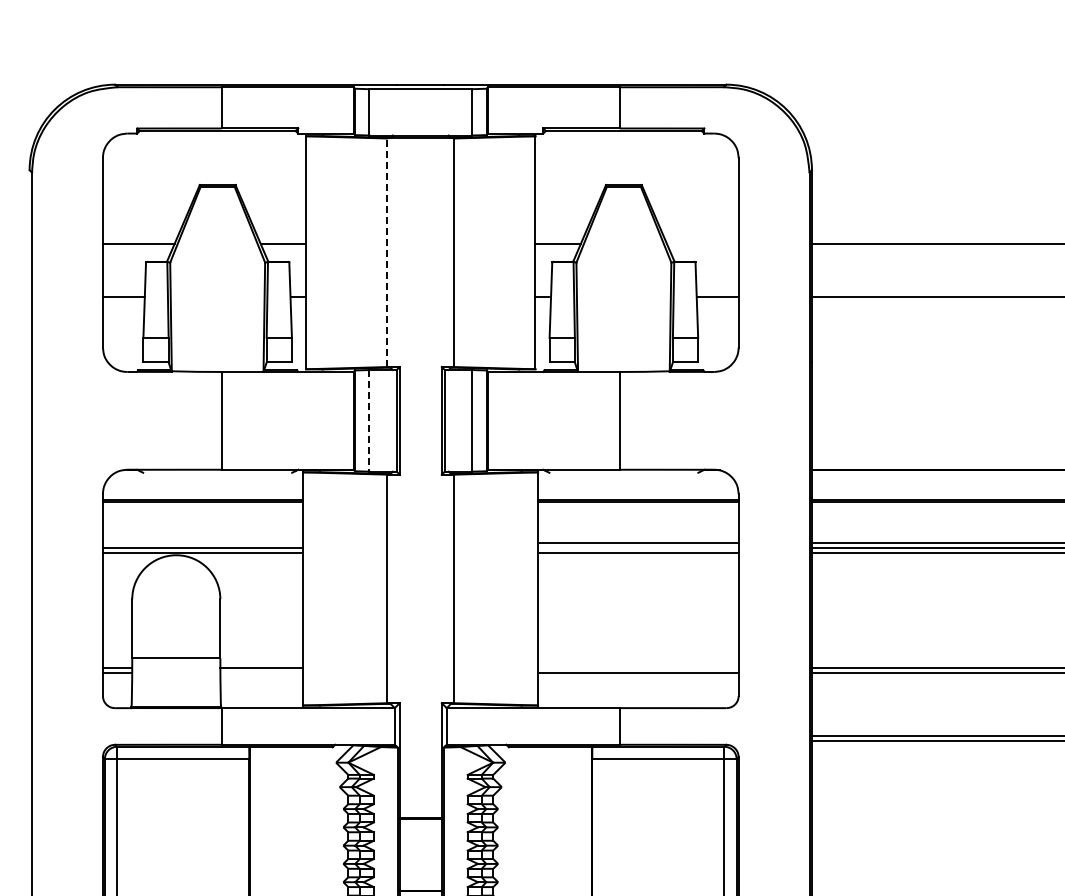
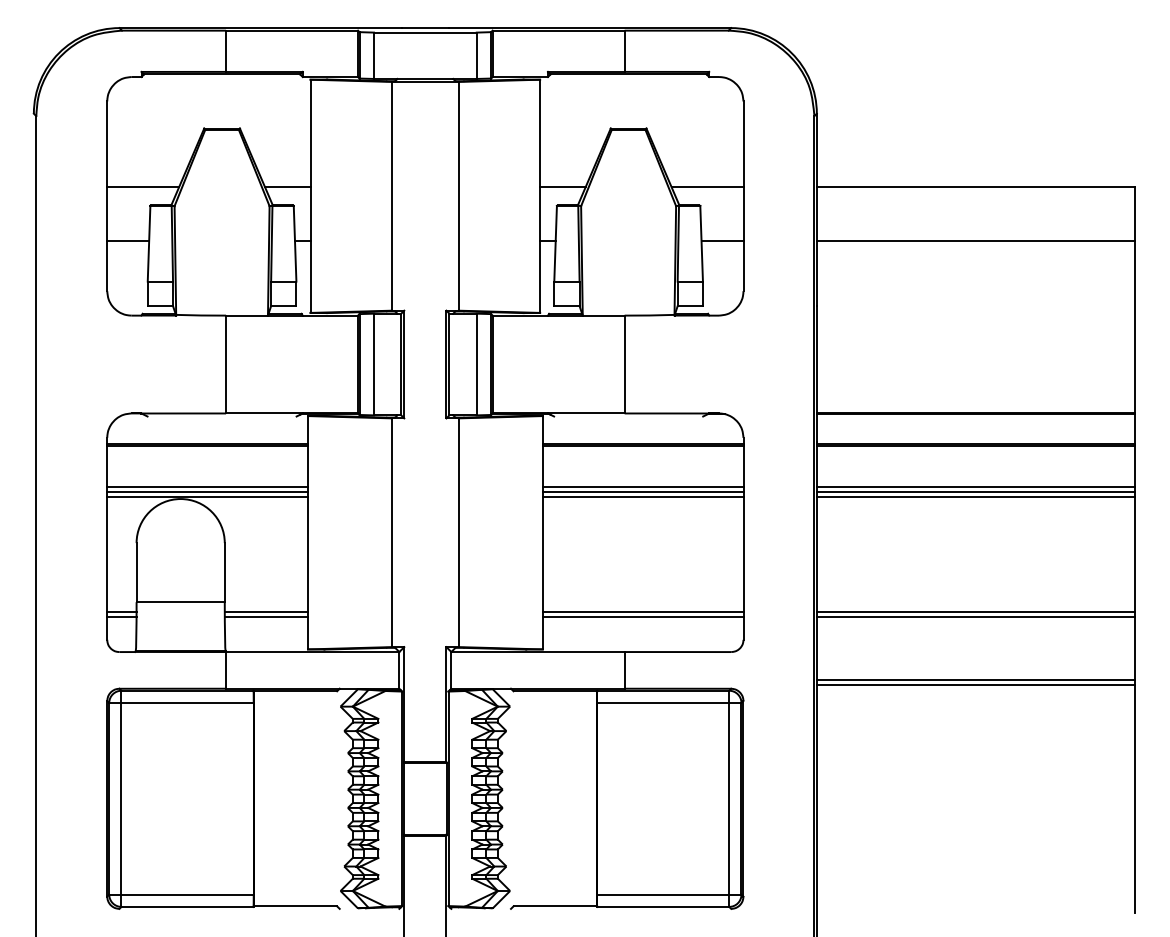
line: (702, 243) -> (707, 187), added
line: (386, 251) -> (391, 195), dashed -> solid
line: (368, 420) -> (373, 364), dashed -> solid
line: (203, 542) -> (207, 486), added
line: (637, 547) -> (642, 491), added
line: (637, 667) -> (642, 611), added
line: (261, 672) -> (265, 616), added

